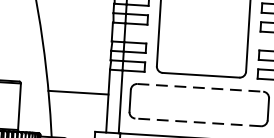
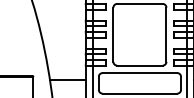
line: (201, 88) -> (140, 73), dashed -> solid
line: (197, 122) -> (139, 93), dashed -> solid

